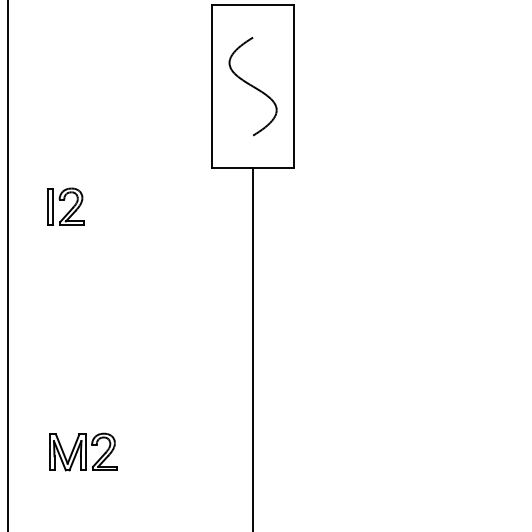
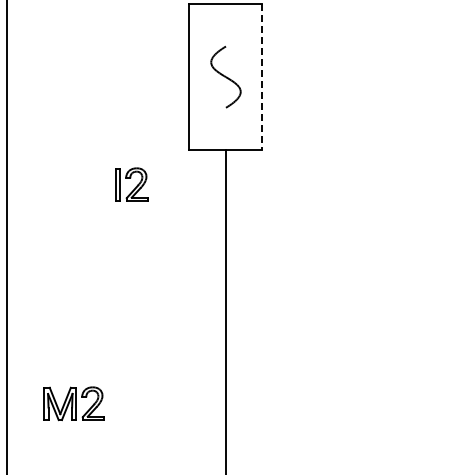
part: (252, 85) -> (225, 76), size x0.7
line: (293, 86) -> (262, 77), solid -> dashed
part: (65, 206) -> (131, 184), moved

